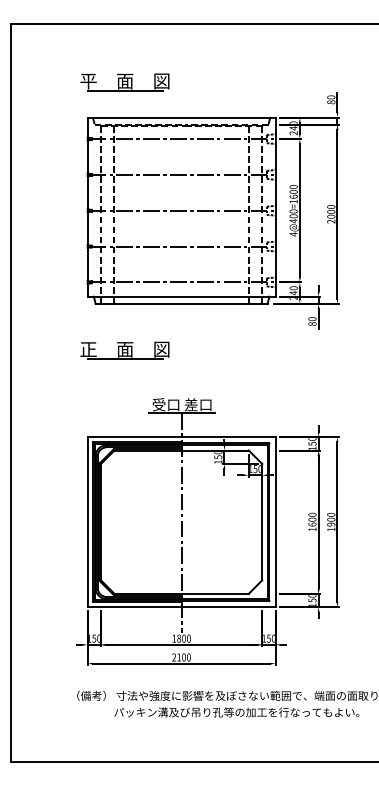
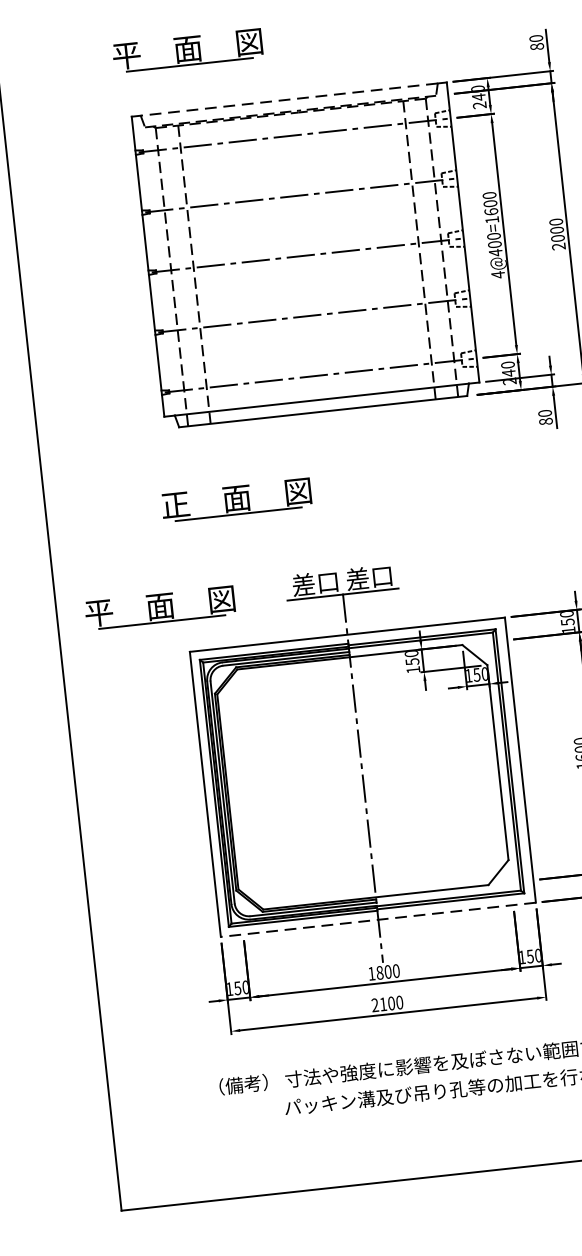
line: (181, 117) -> (289, 99), solid -> dashed
text: (158, 404) -> (302, 584), 受口 -> 差口
part: (72, 409) -> (159, 608), added
line: (181, 607) -> (378, 920), solid -> dashed

